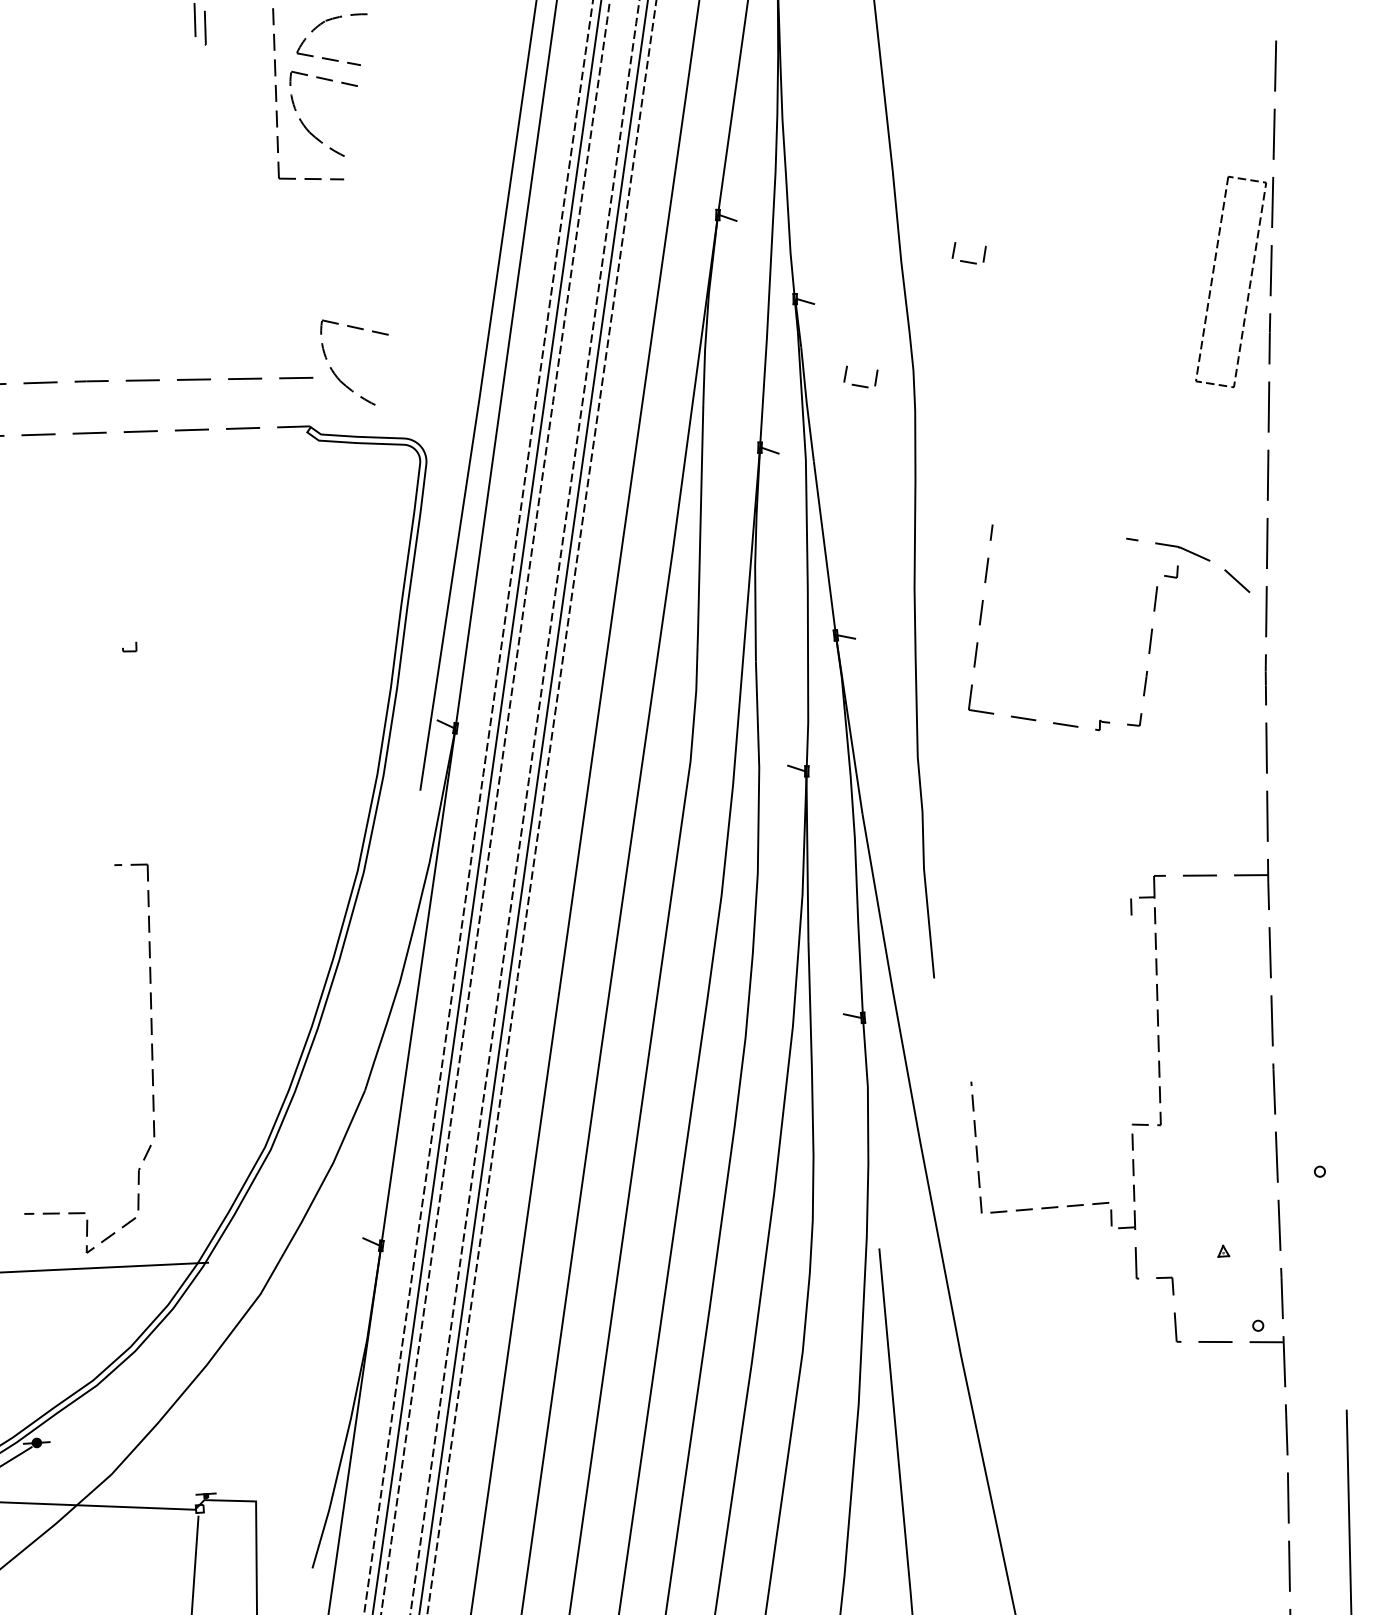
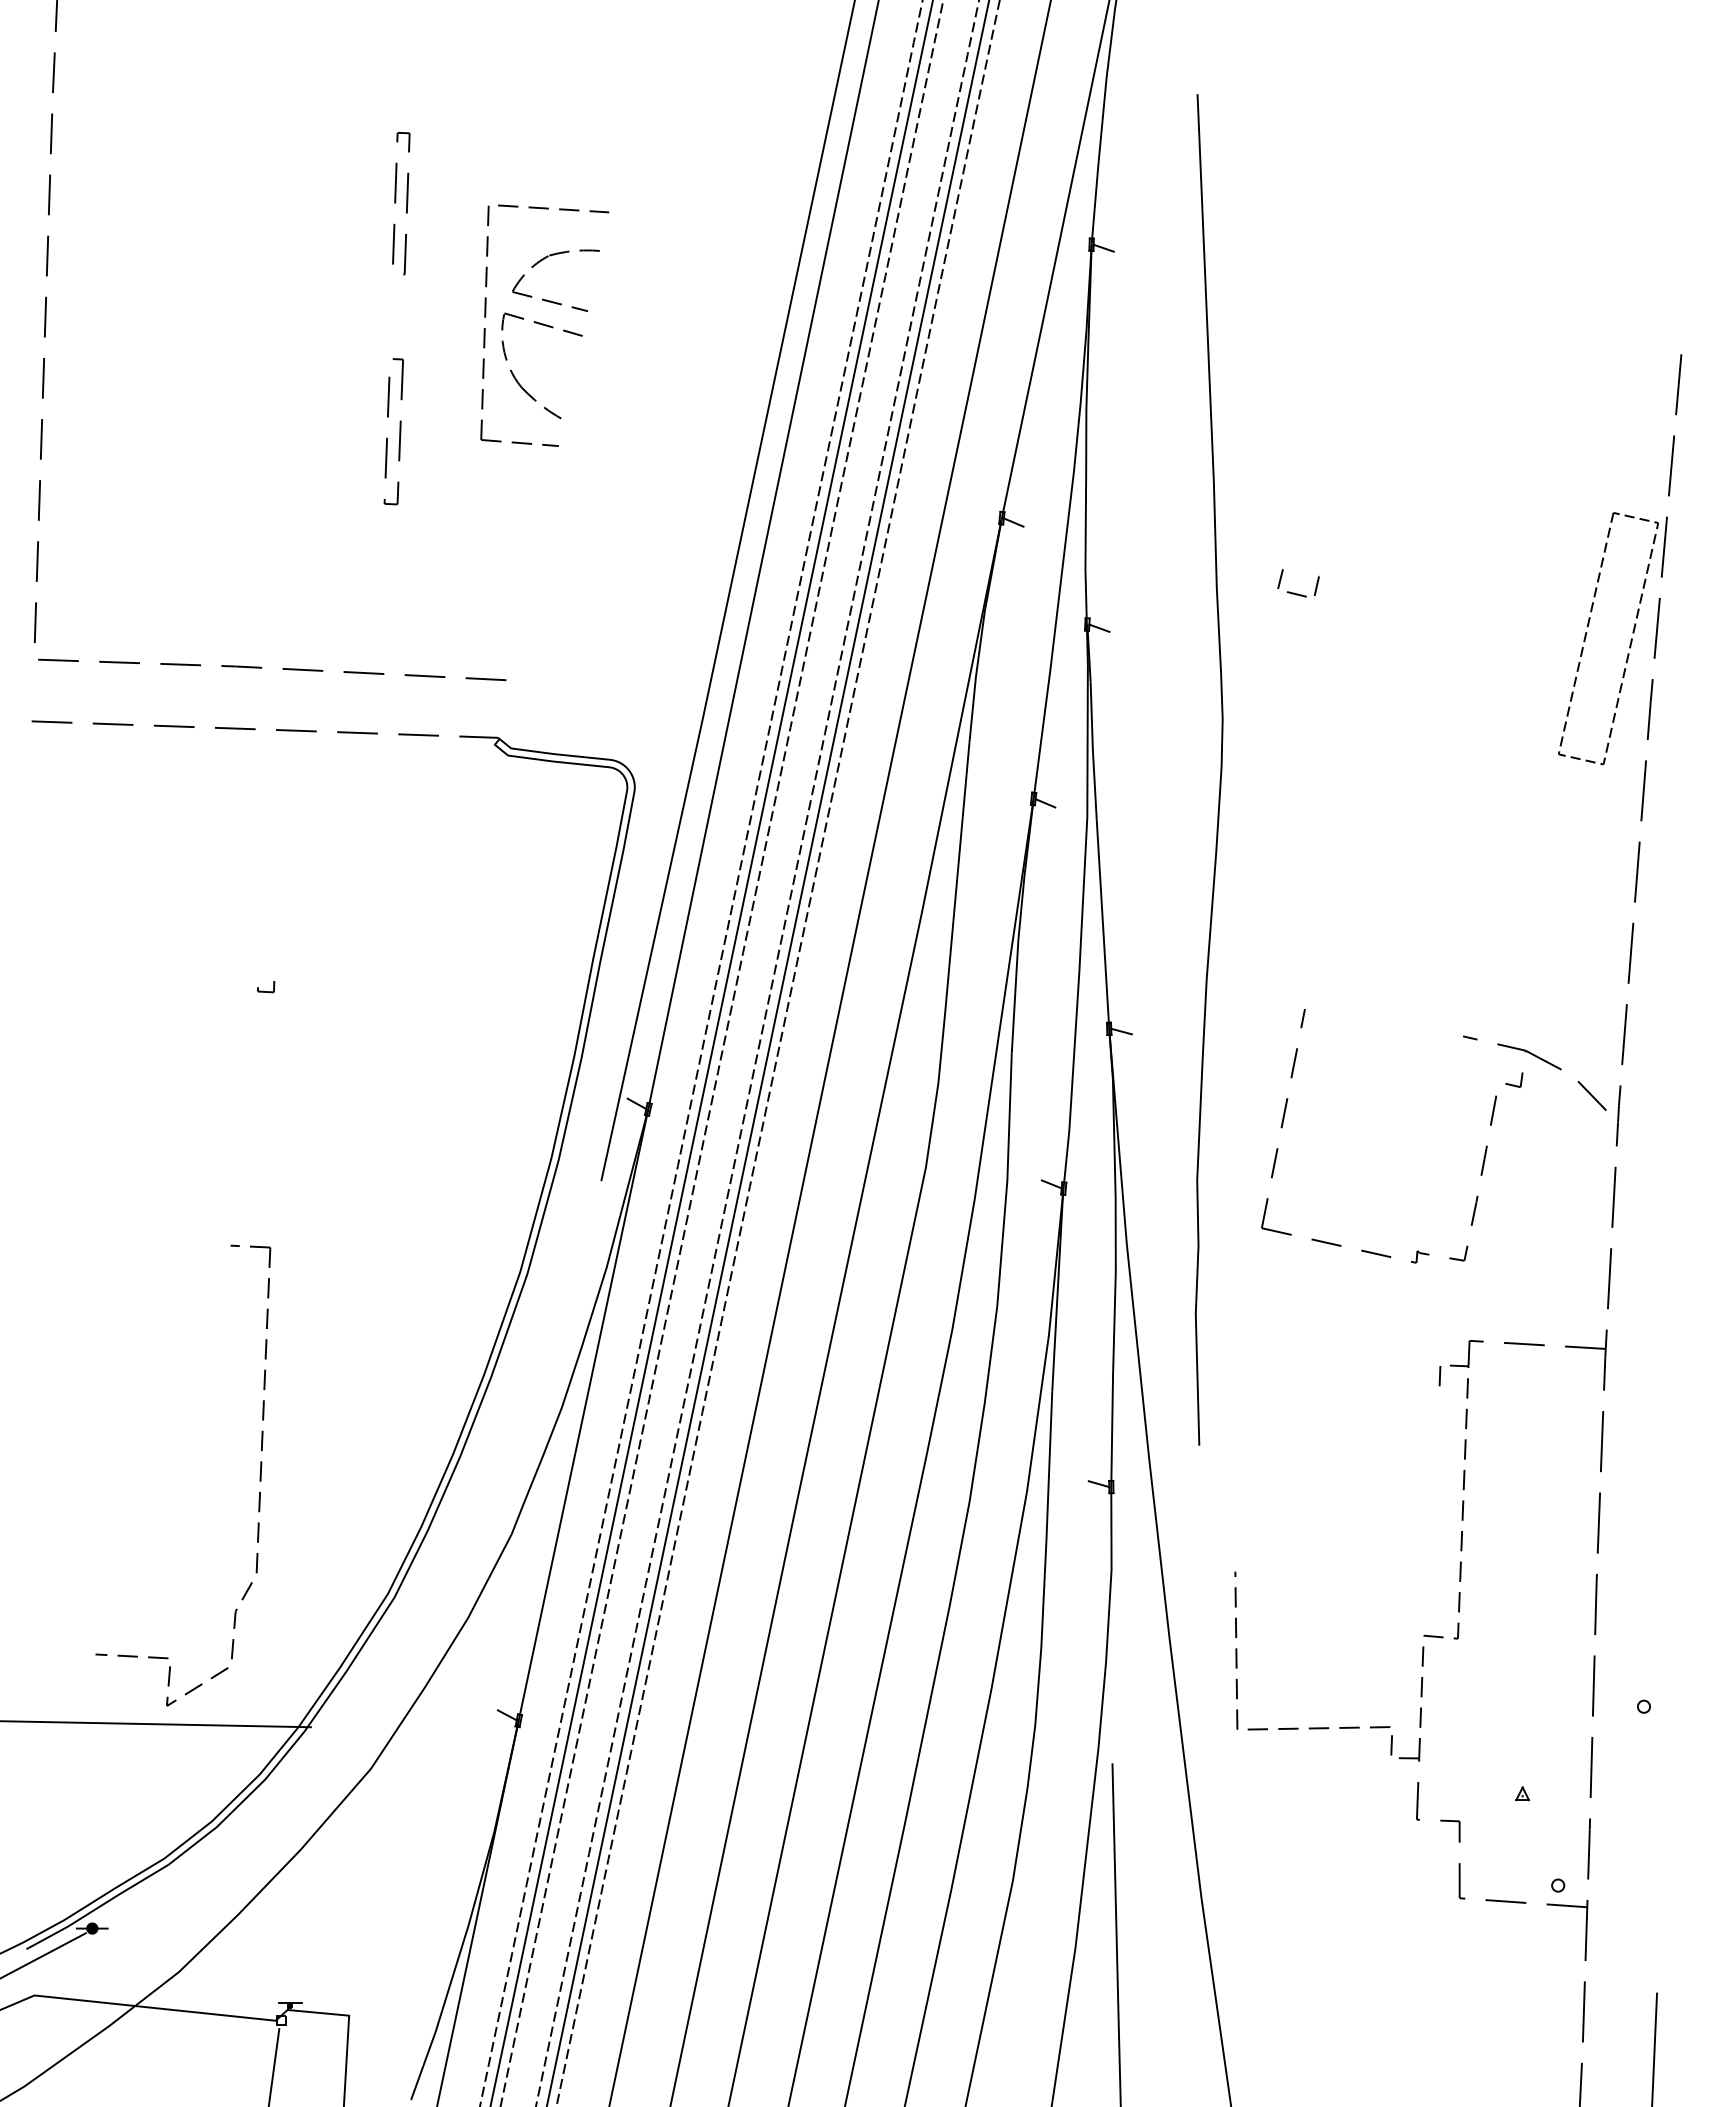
part: (205, 176) -> (393, 431), added
part: (337, 376) -> (535, 680), removed
line: (858, 384) -> (1155, 731), removed
part: (1151, 630) -> (1485, 1147), moved

